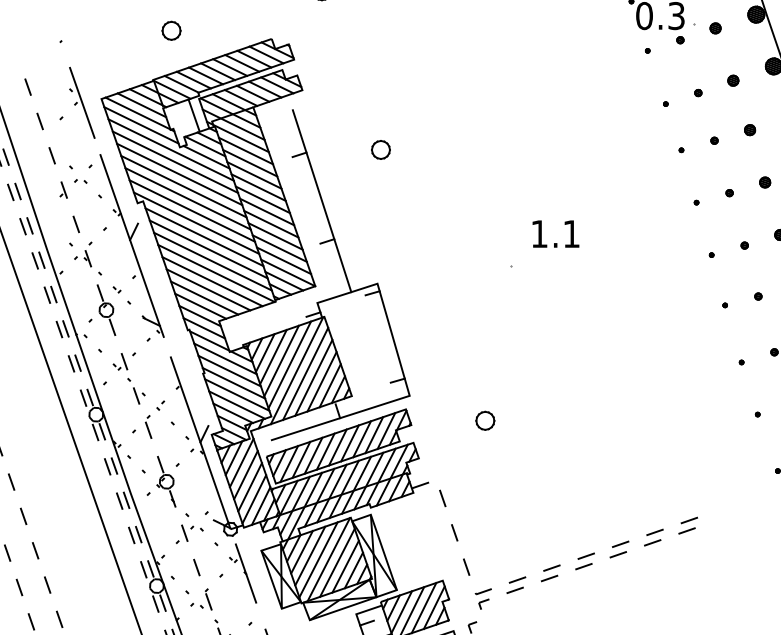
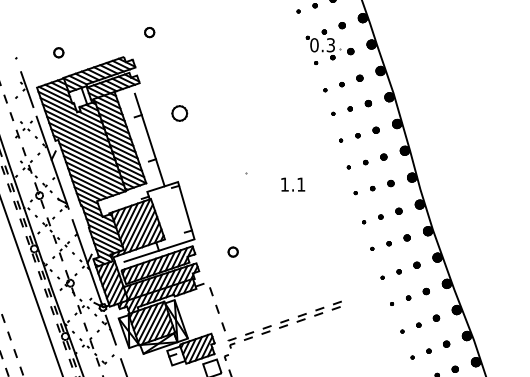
part: (170, 30) -> (58, 52), moved
part: (380, 149) -> (179, 113), size x1.6
text: (556, 233) -> (293, 184), moved

